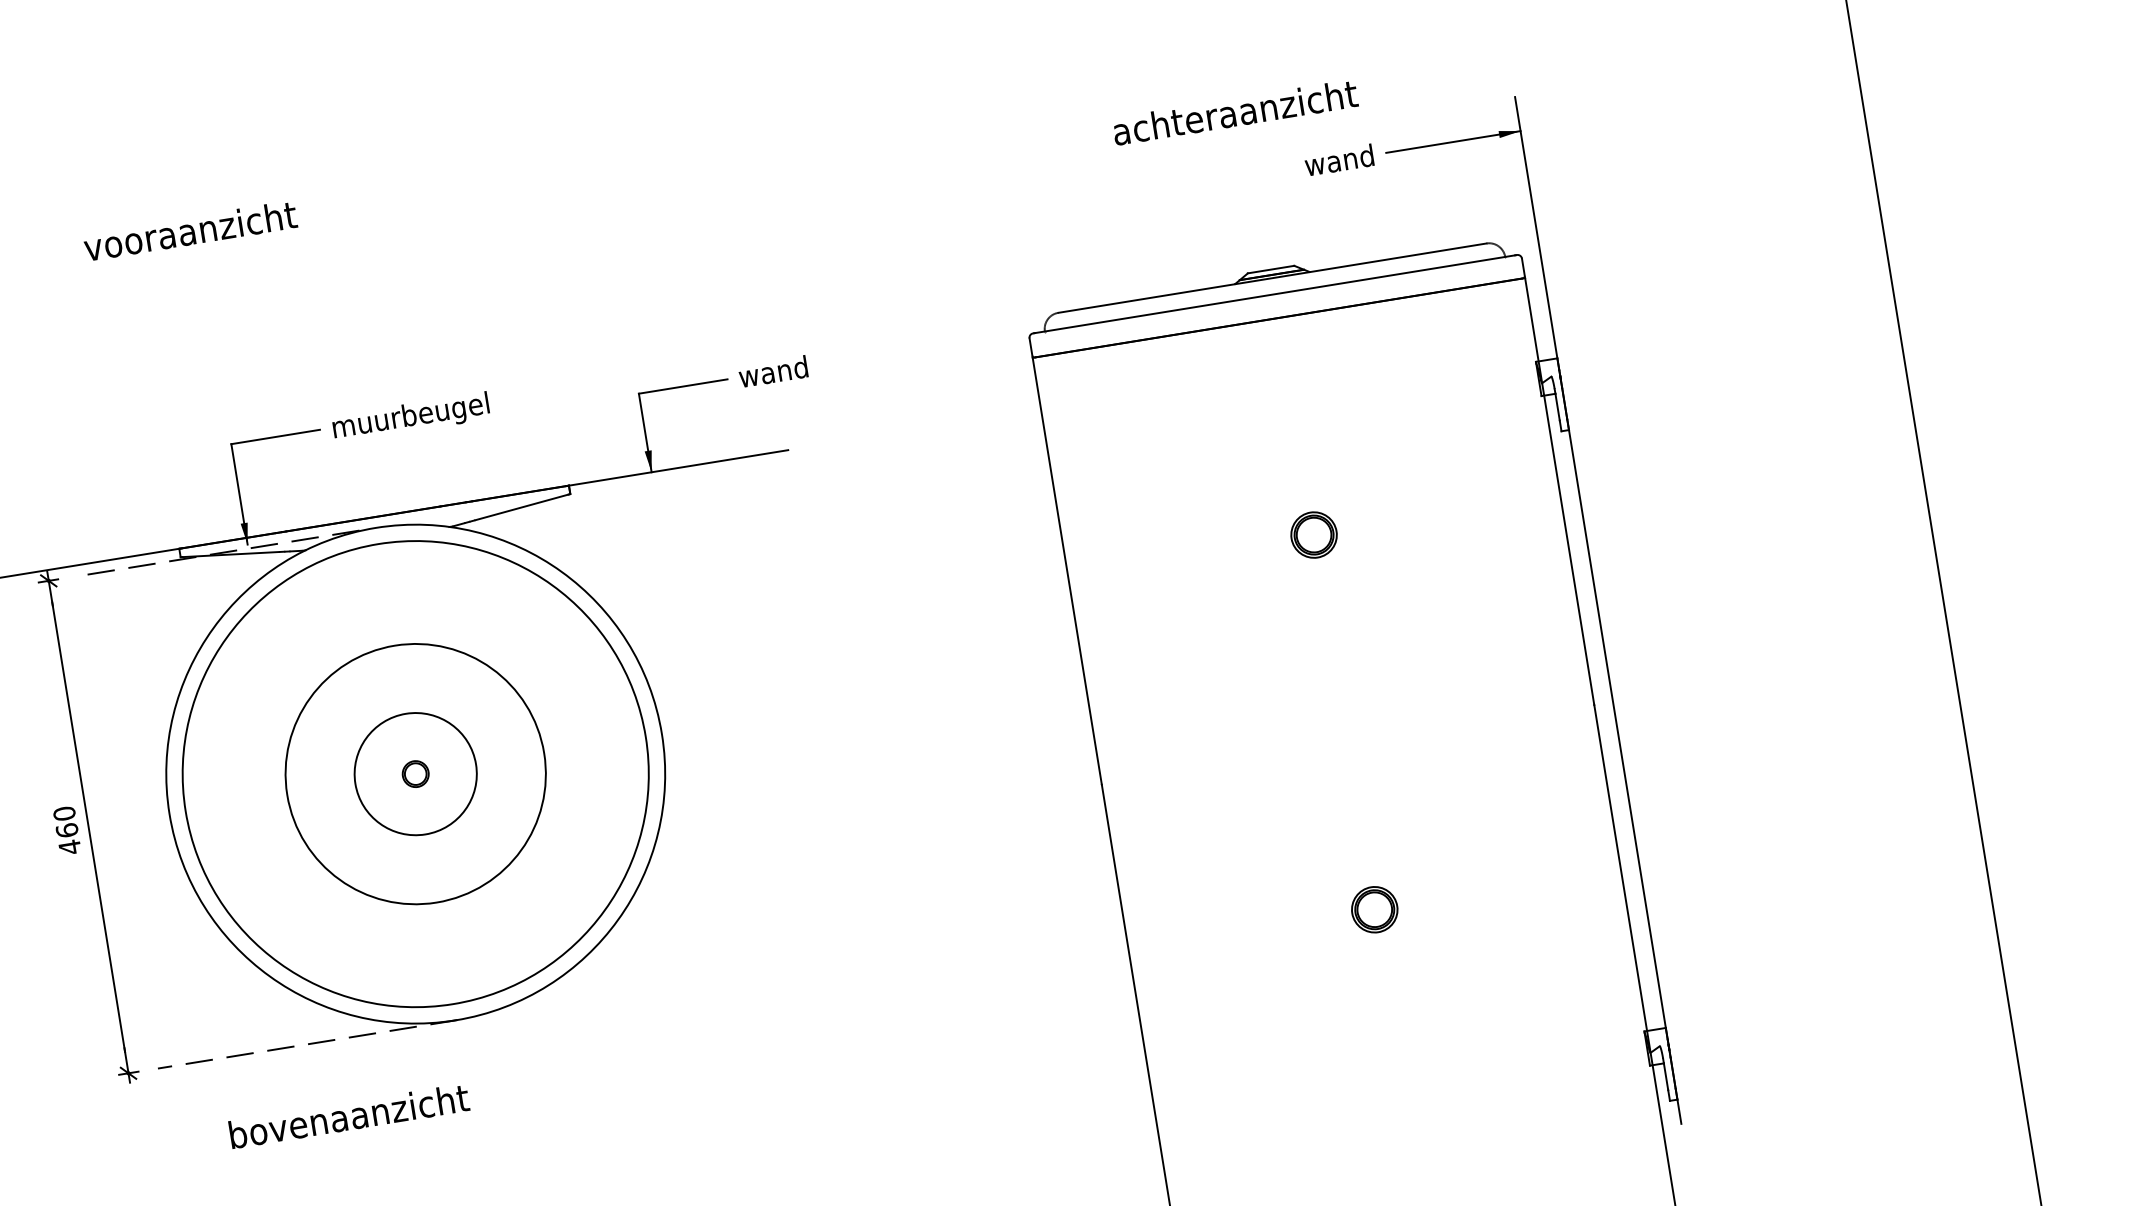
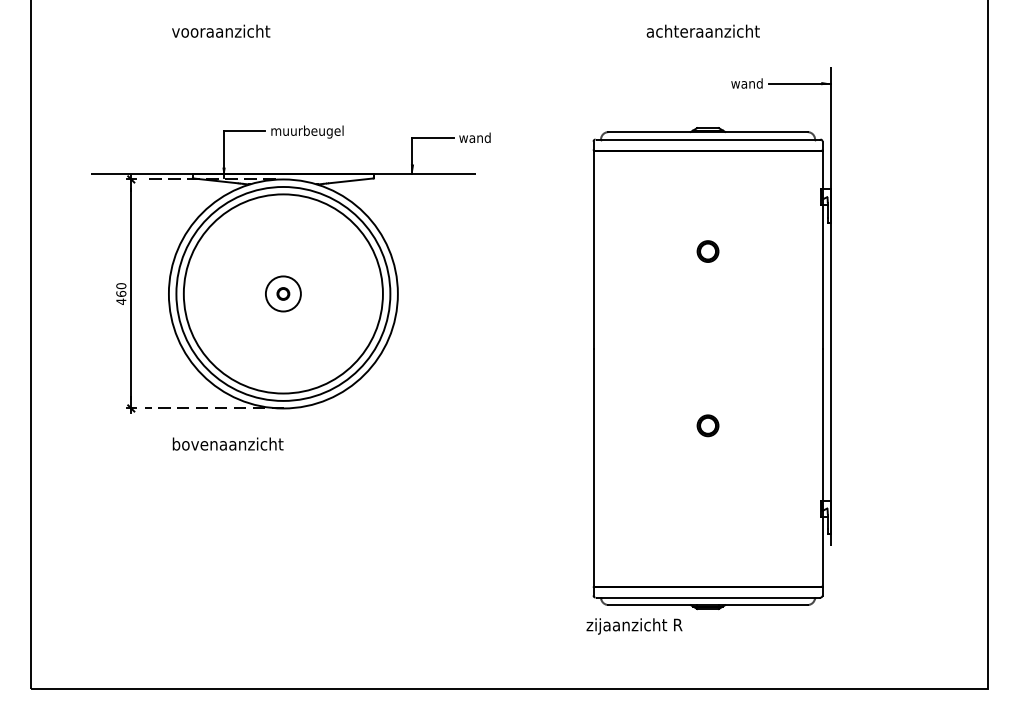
text: (1233, 111) -> (702, 30), moved
circle: (413, 773) -> (282, 293), size x0.62
circle: (413, 773) -> (282, 293), size x1.67

